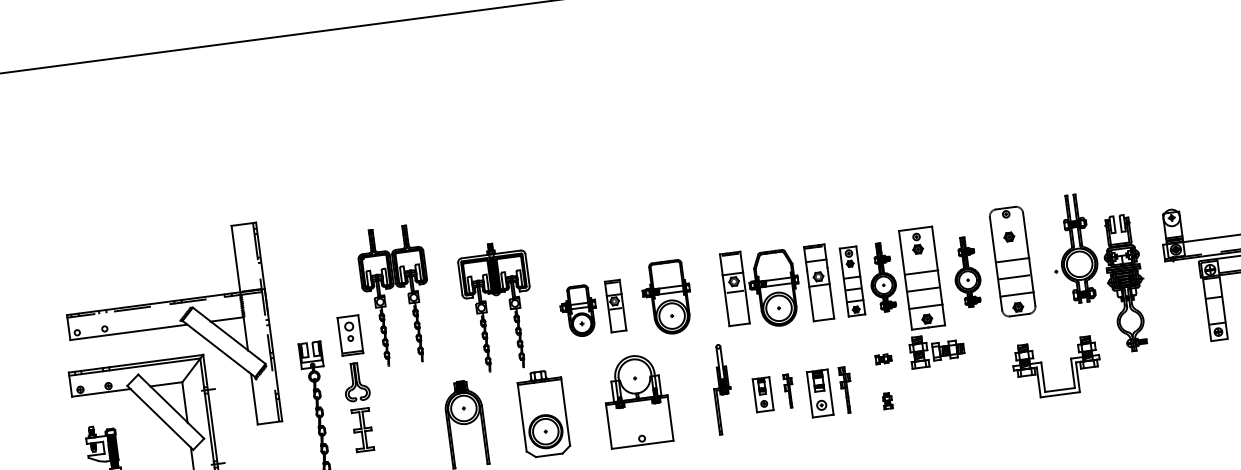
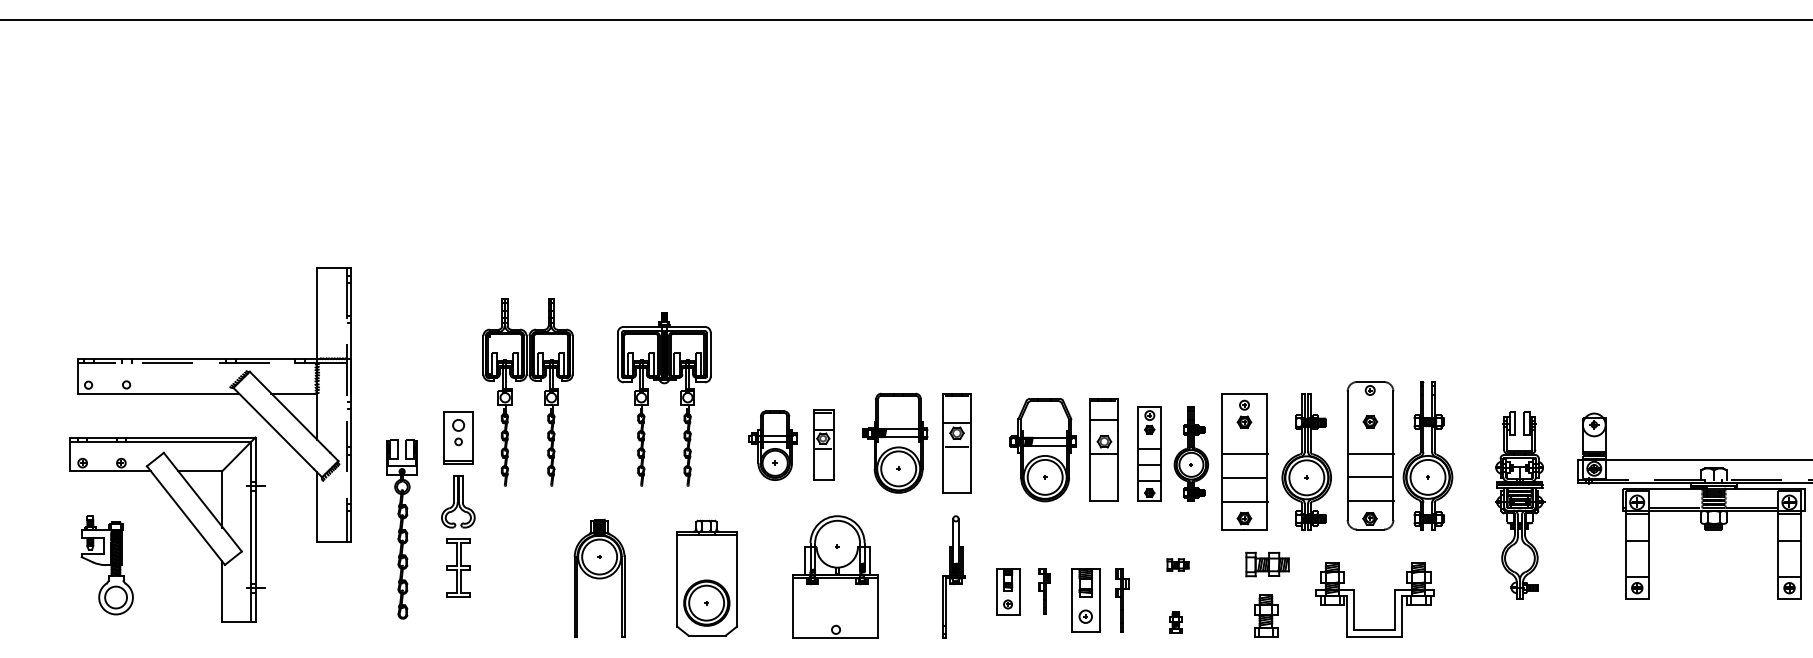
part: (1077, 248) -> (1427, 455), moved
part: (966, 271) -> (1306, 461), size x1.43
part: (734, 289) -> (956, 443), moved
part: (496, 296) -> (664, 384), moved
part: (919, 351) -> (1266, 615), moved
part: (1042, 369) -> (1354, 599), moved

